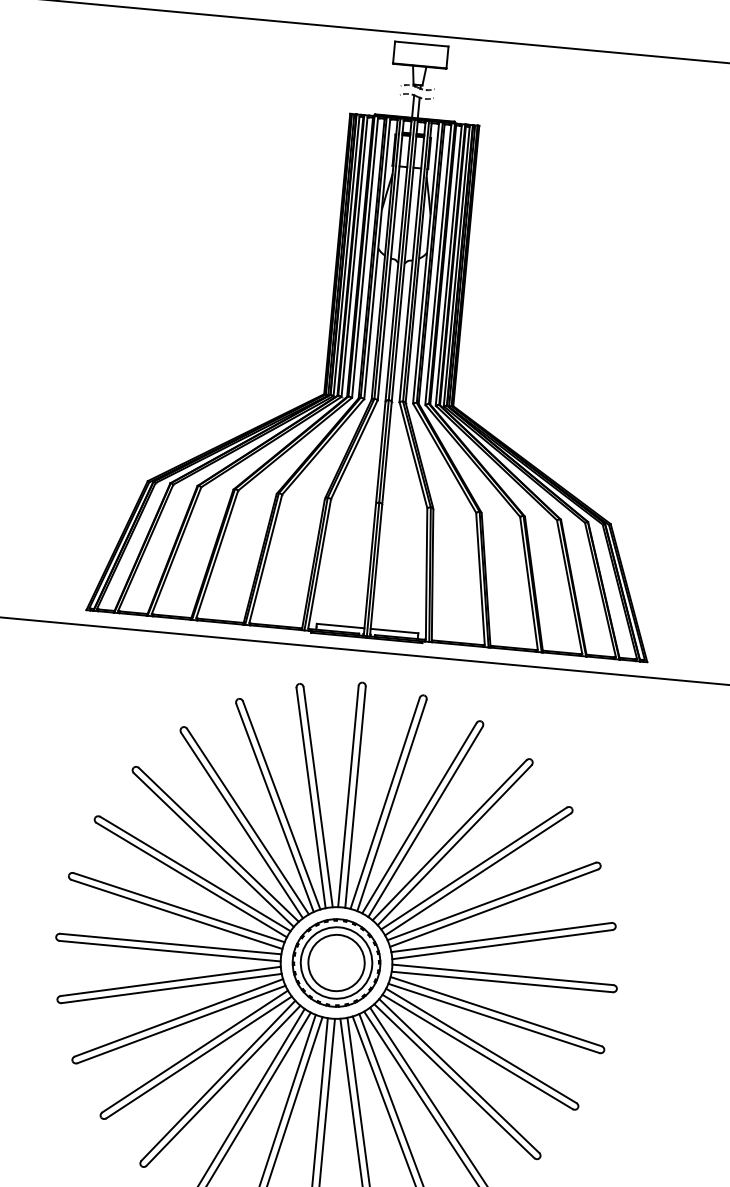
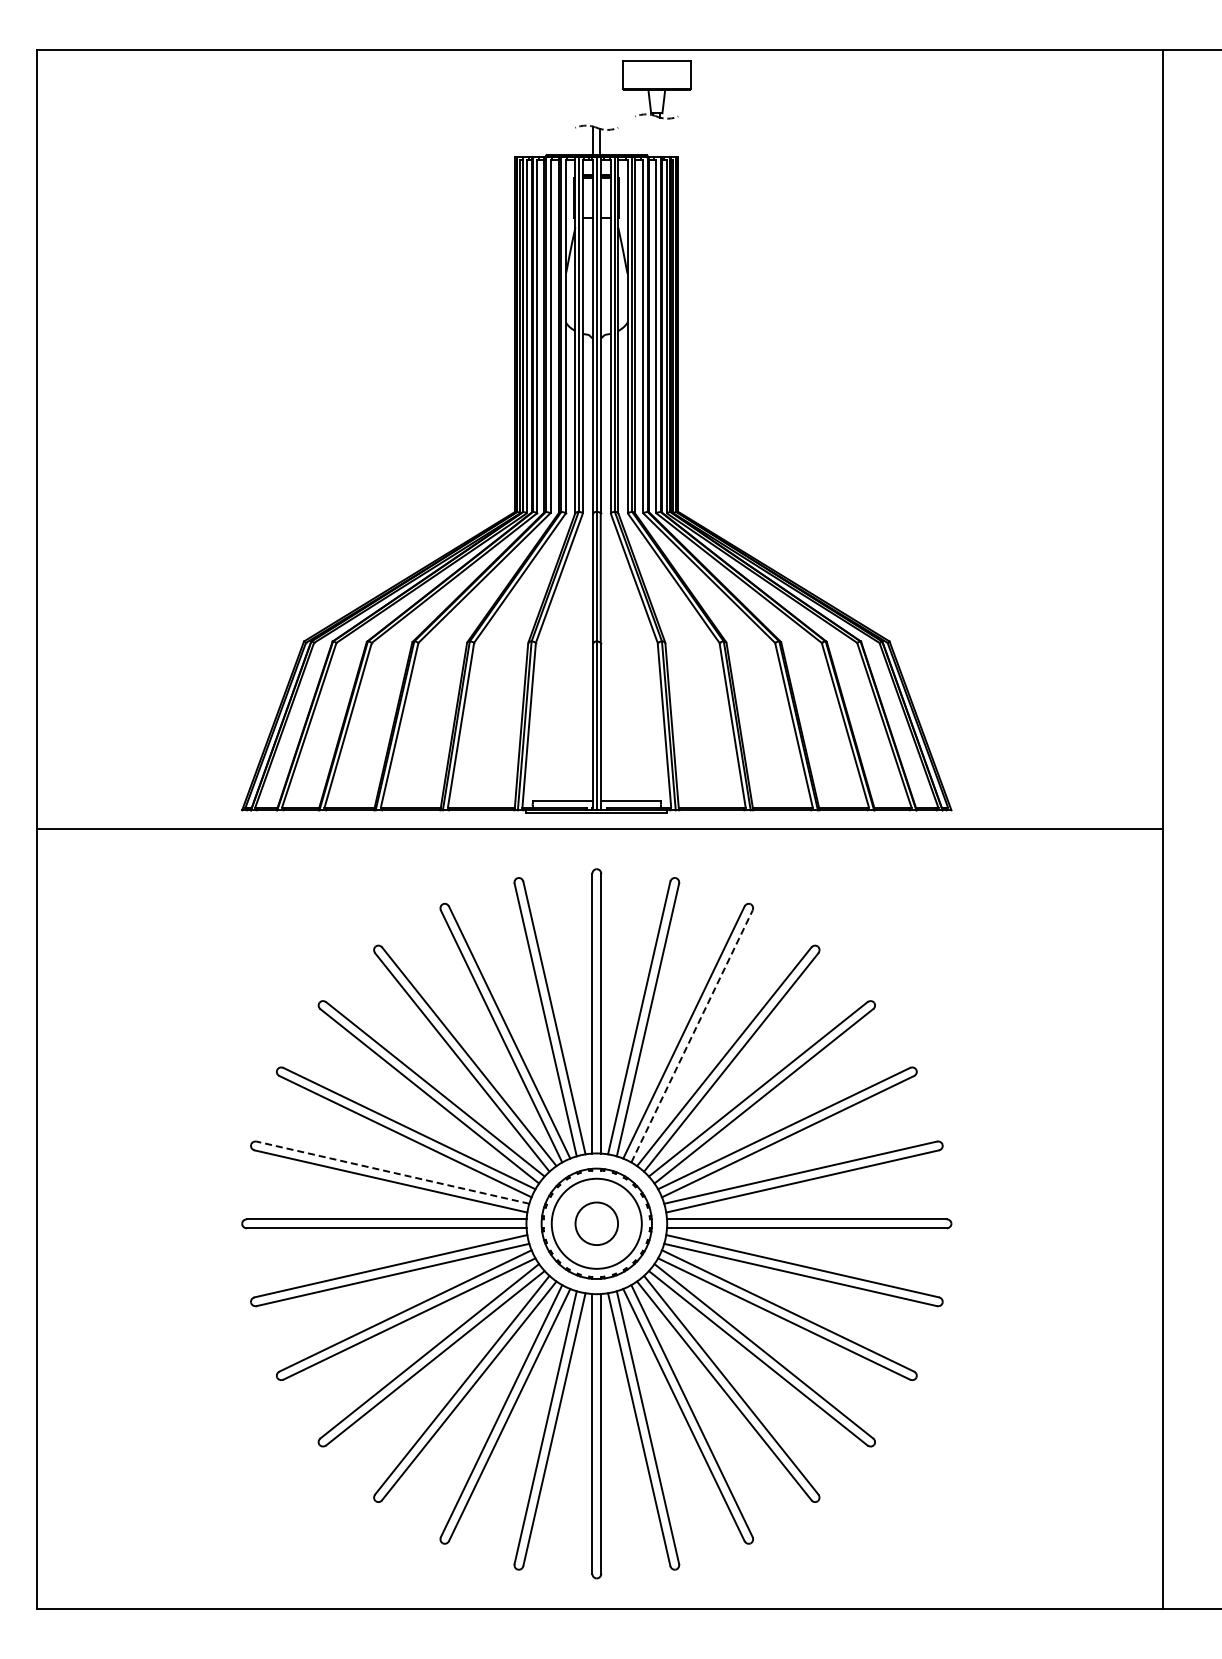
part: (419, 66) -> (656, 89), moved
line: (425, 821) -> (692, 1036), solid -> dashed
line: (179, 907) -> (393, 1172), solid -> dashed
circle: (336, 962) -> (596, 1223), size x0.6

